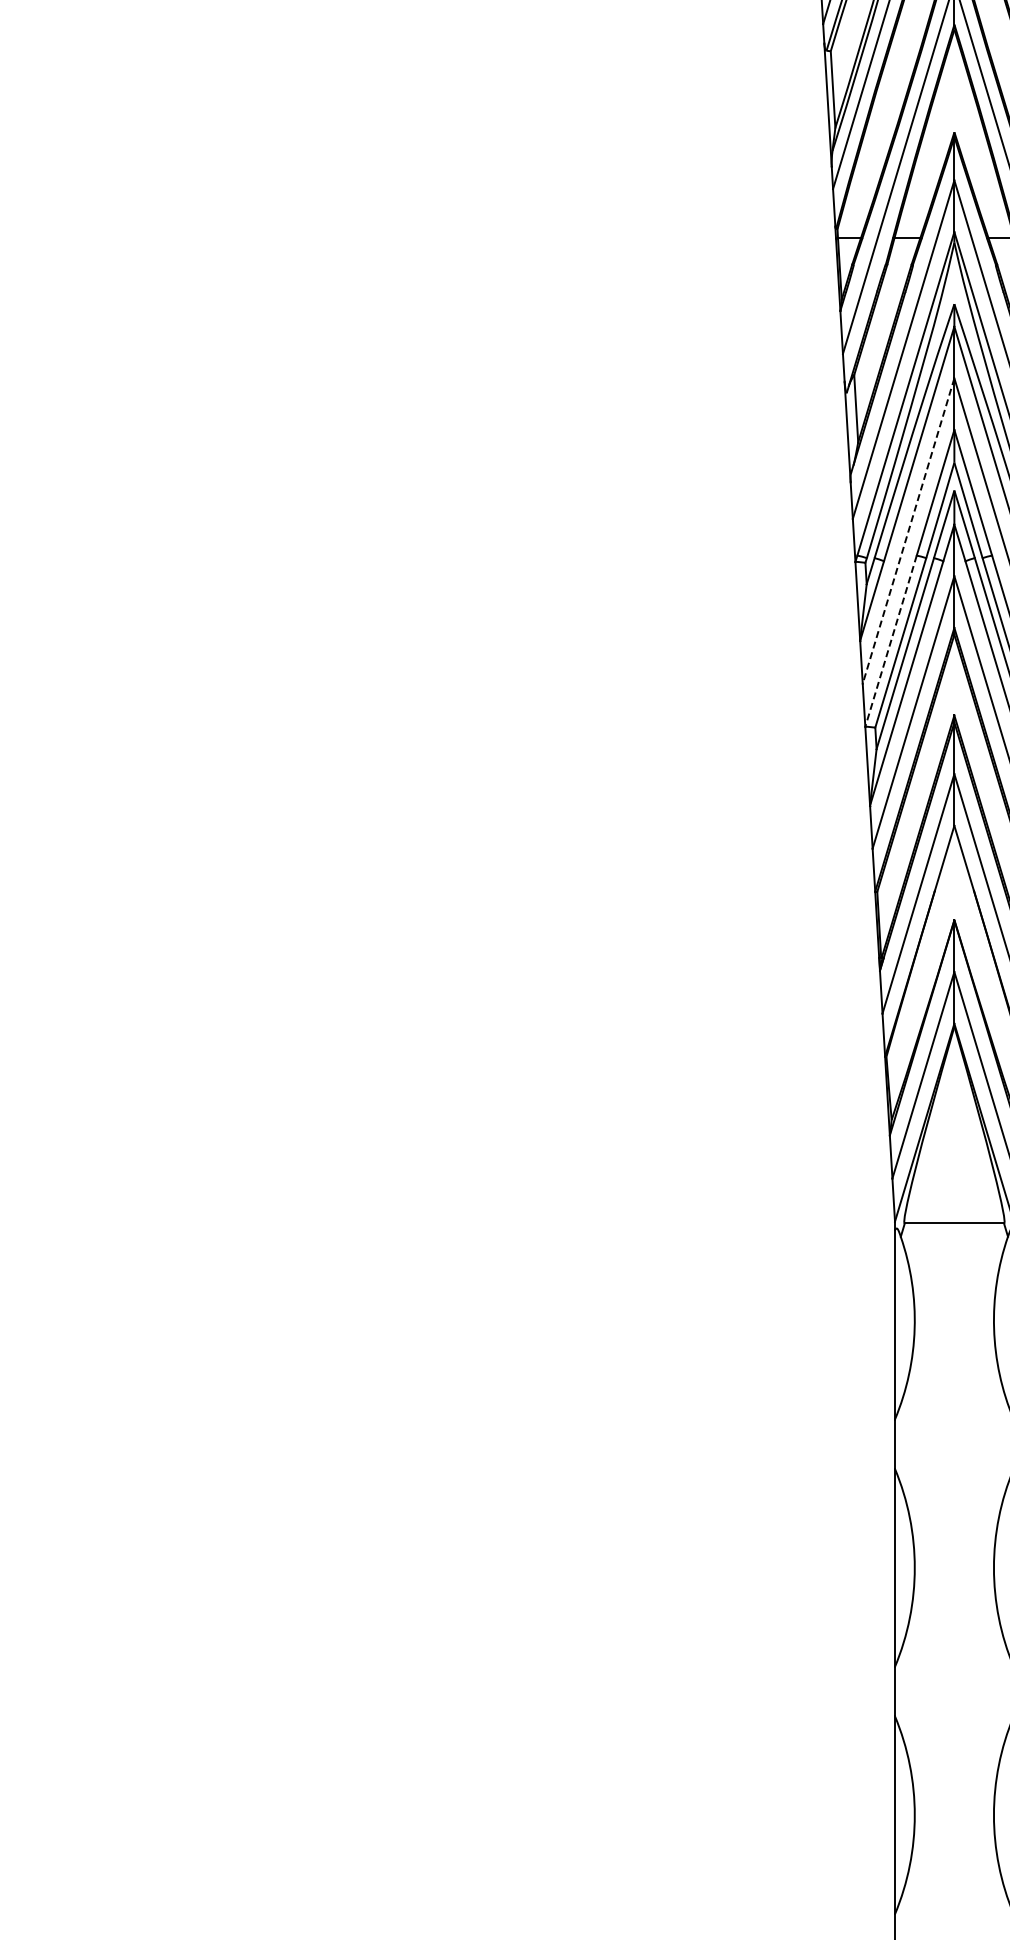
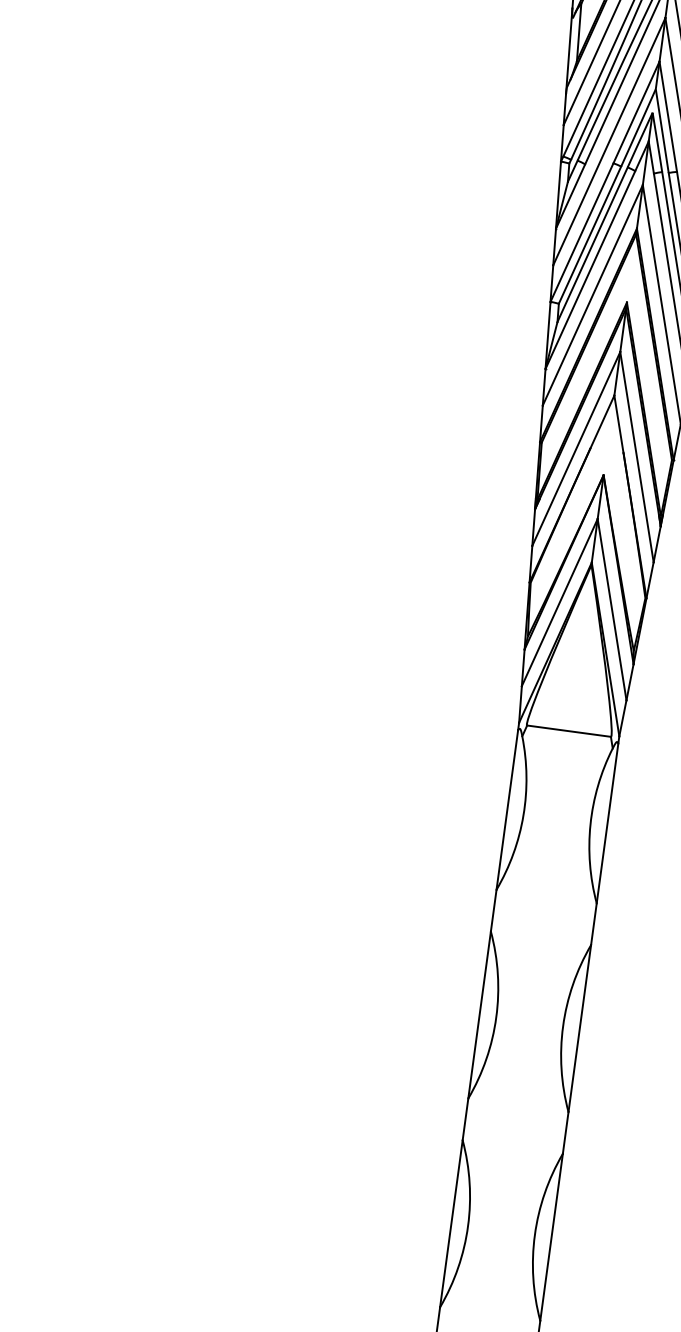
line: (908, 531) -> (609, 142), dashed -> solid
line: (890, 641) -> (581, 232), dashed -> solid

